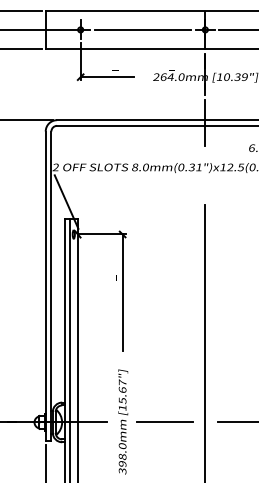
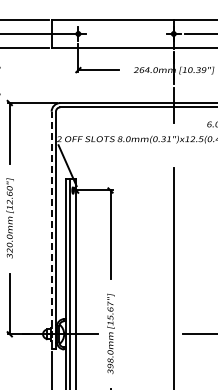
line: (143, 29) -> (126, 33), removed
line: (45, 286) -> (51, 230), solid -> dashed
line: (164, 421) -> (142, 333), removed

